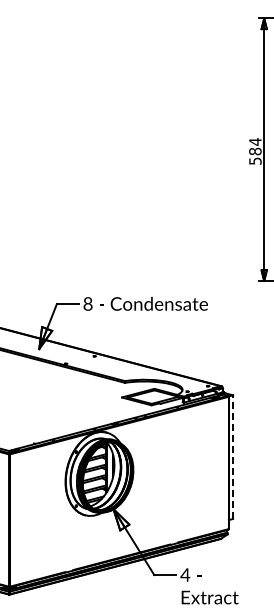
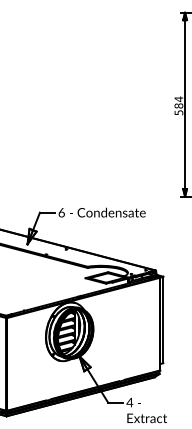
text: (87, 303) -> (61, 212), 8 -> 6
line: (233, 457) -> (163, 320), dashed -> solid

